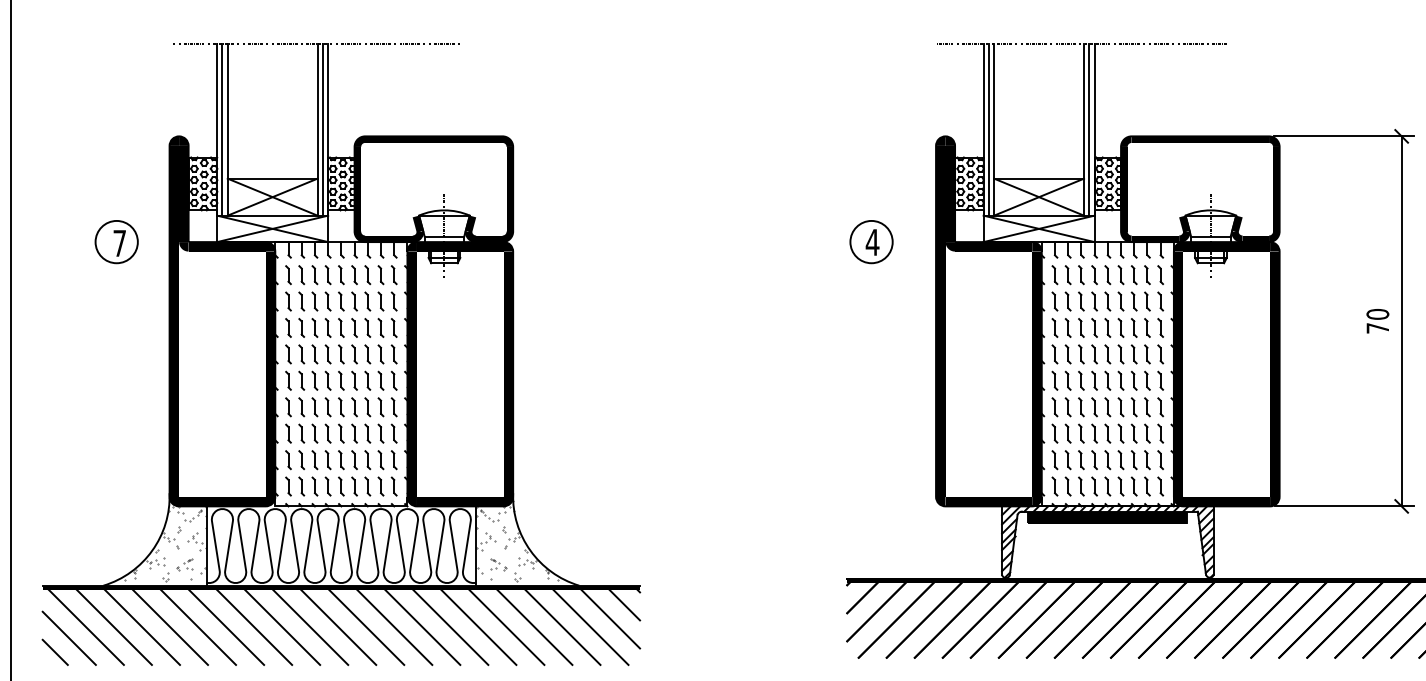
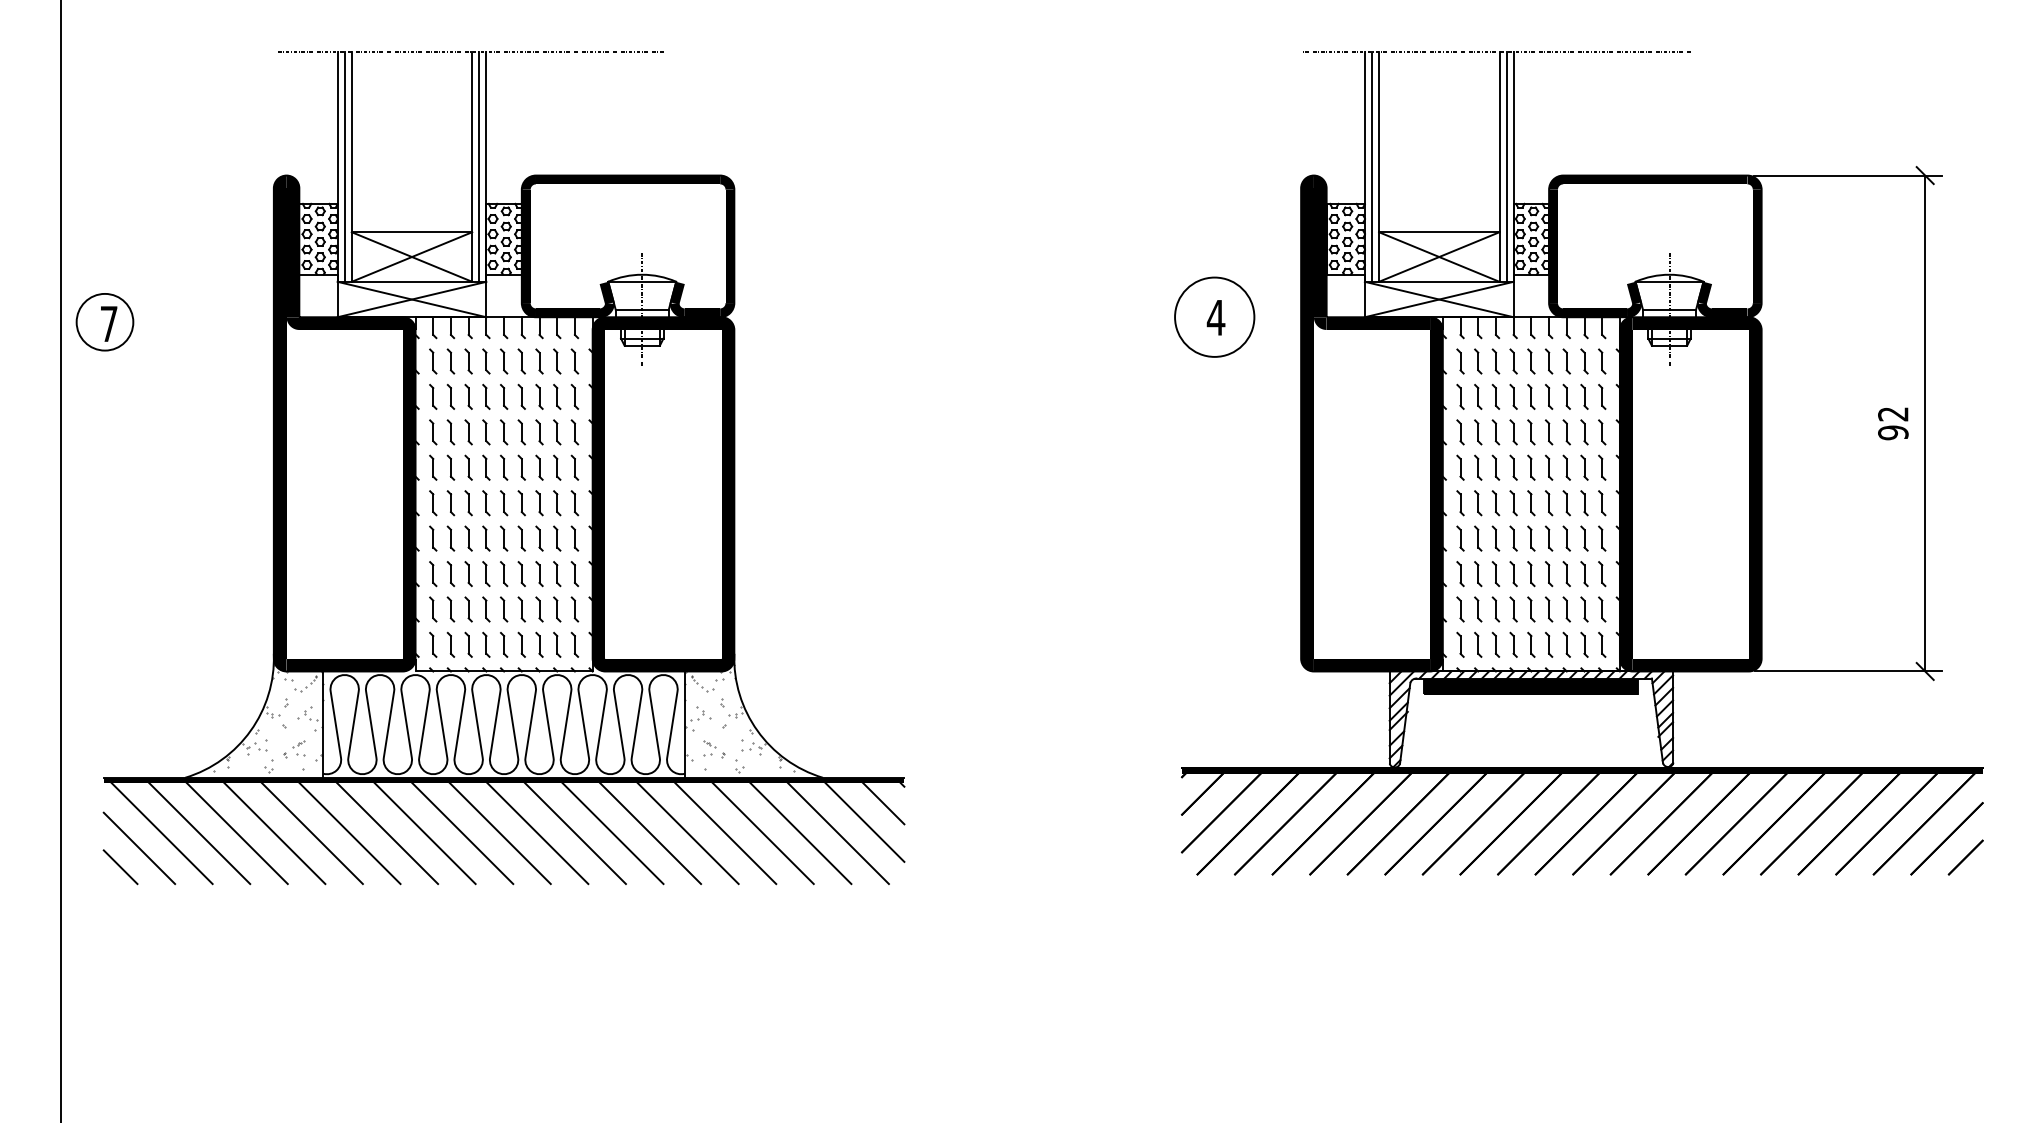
circle: (871, 241) -> (1214, 316), size x1.4
part: (116, 242) -> (104, 322), moved
text: (1378, 321) -> (1893, 423), 70 -> 92

